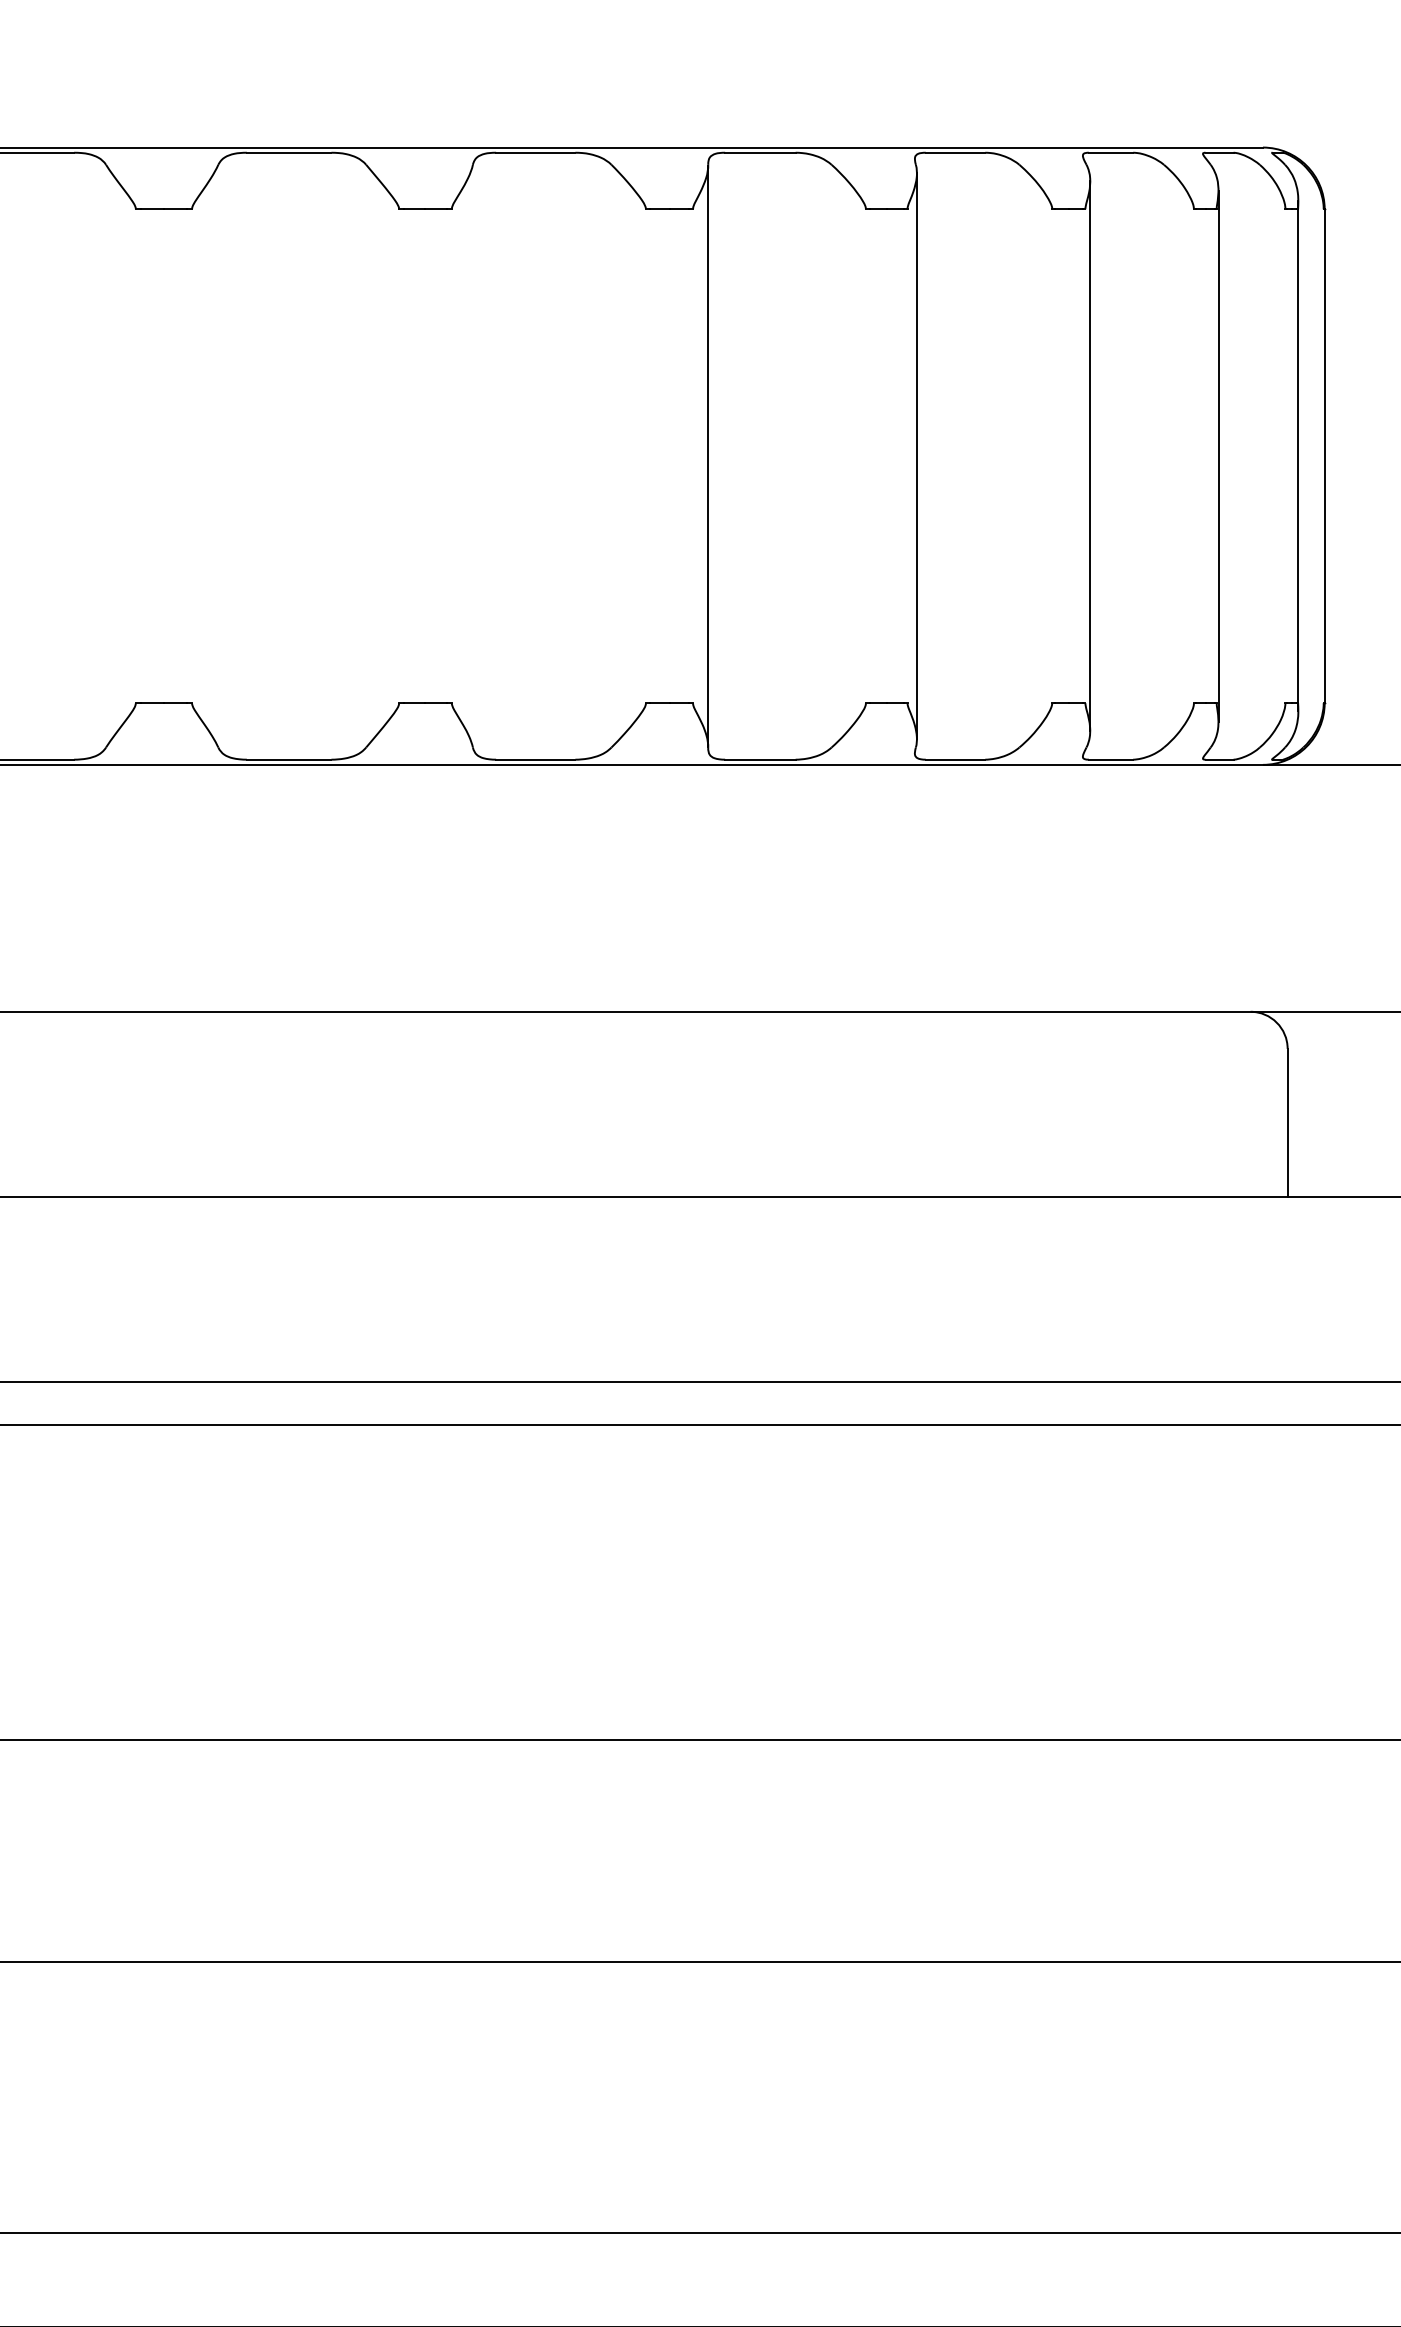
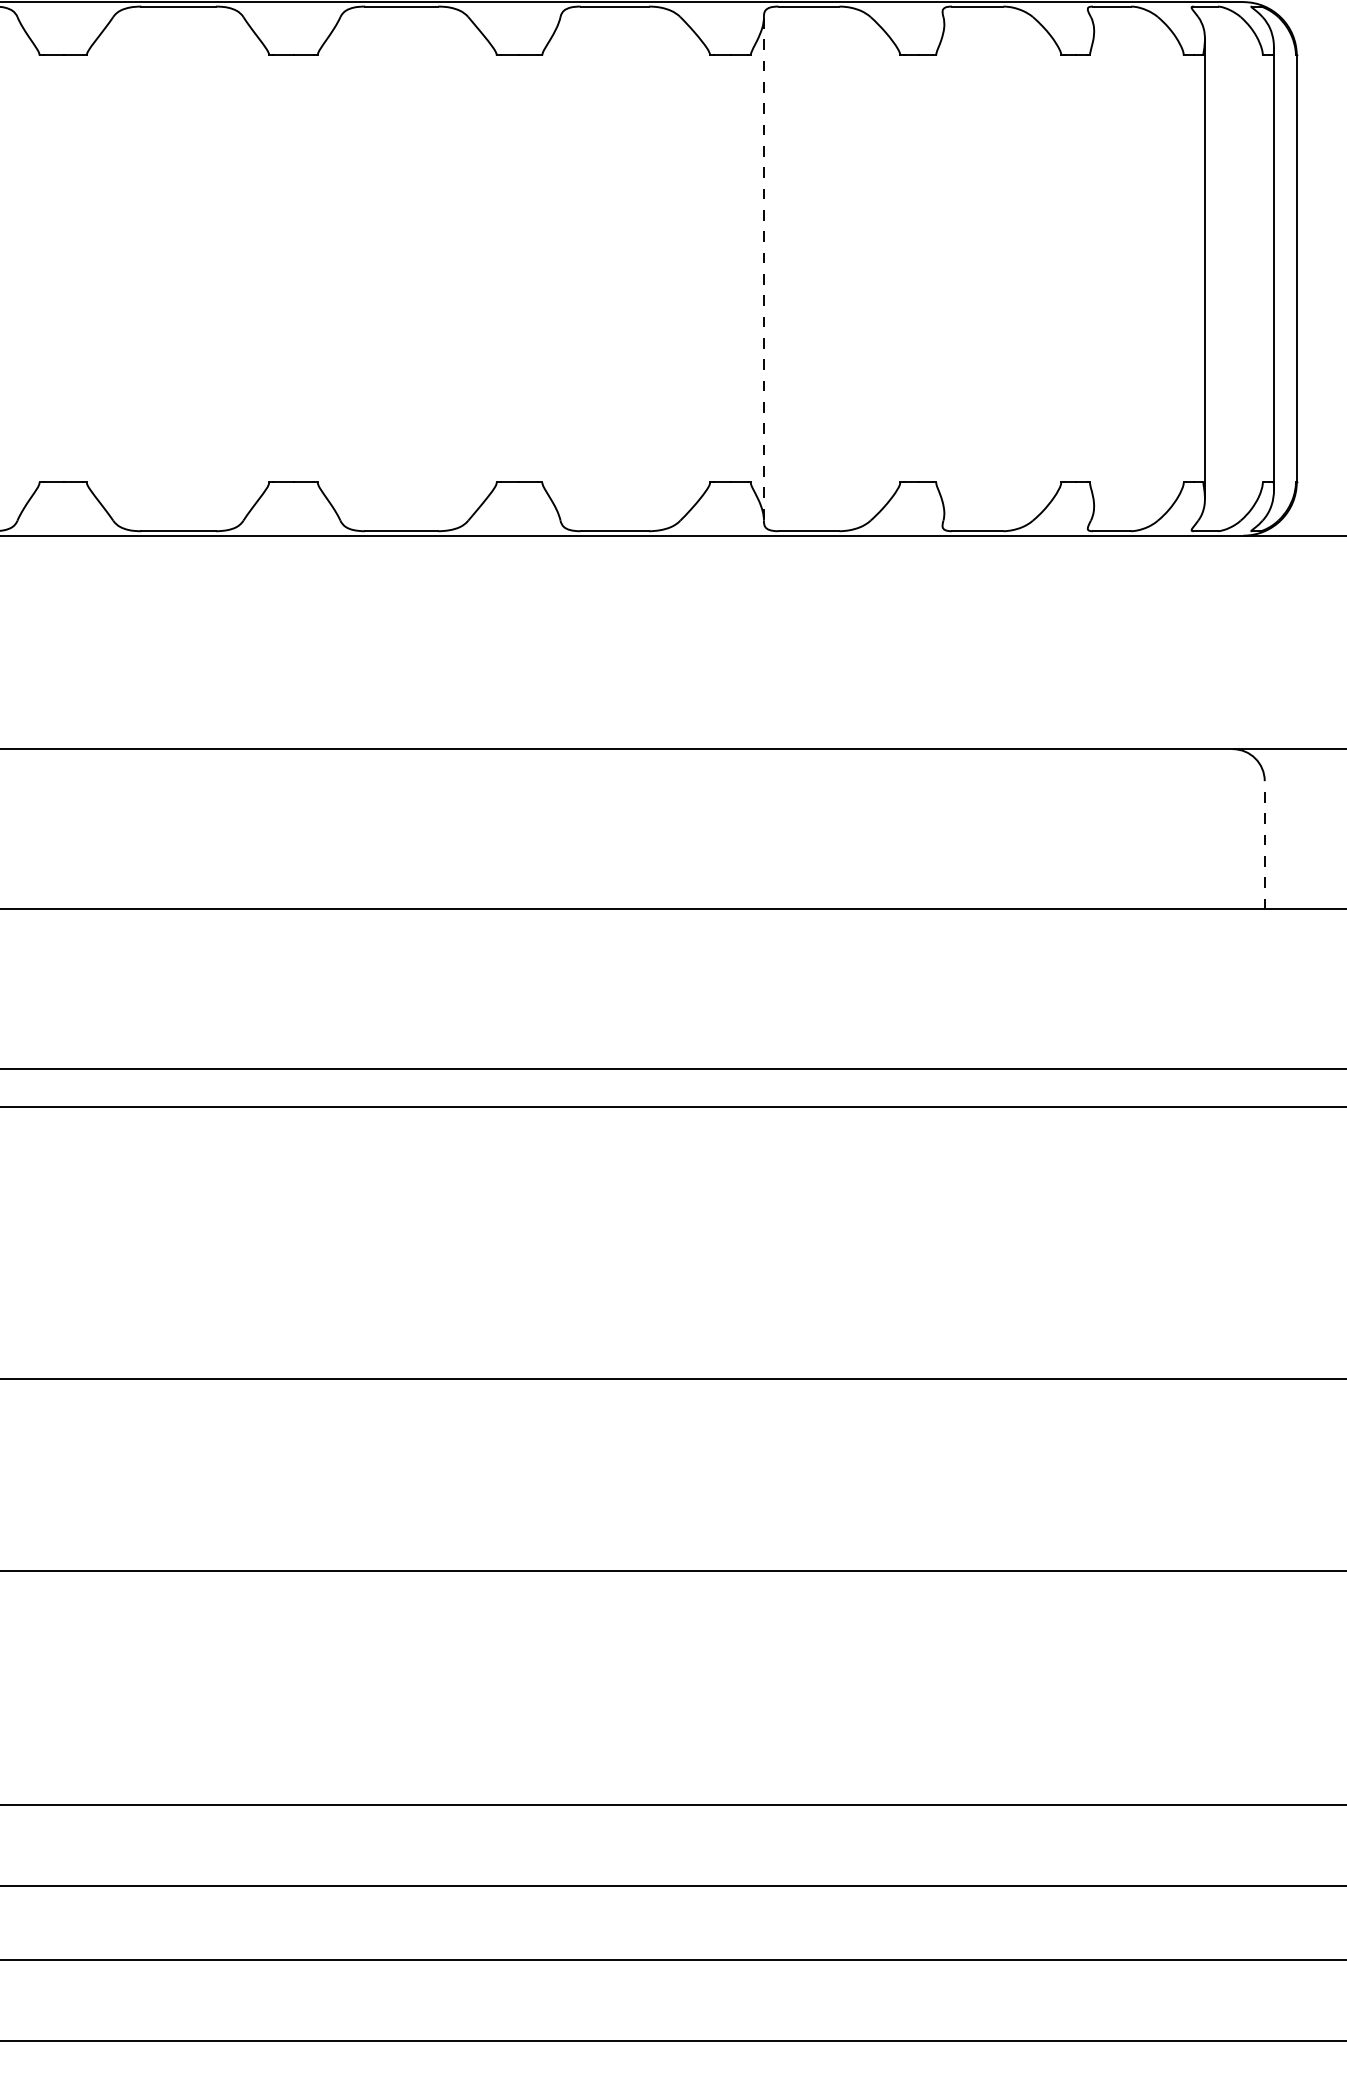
line: (917, 455) -> (944, 268), removed
line: (1090, 455) -> (1094, 268), removed
line: (707, 456) -> (763, 269), solid -> dashed
line: (1287, 1122) -> (1264, 844), solid -> dashed

